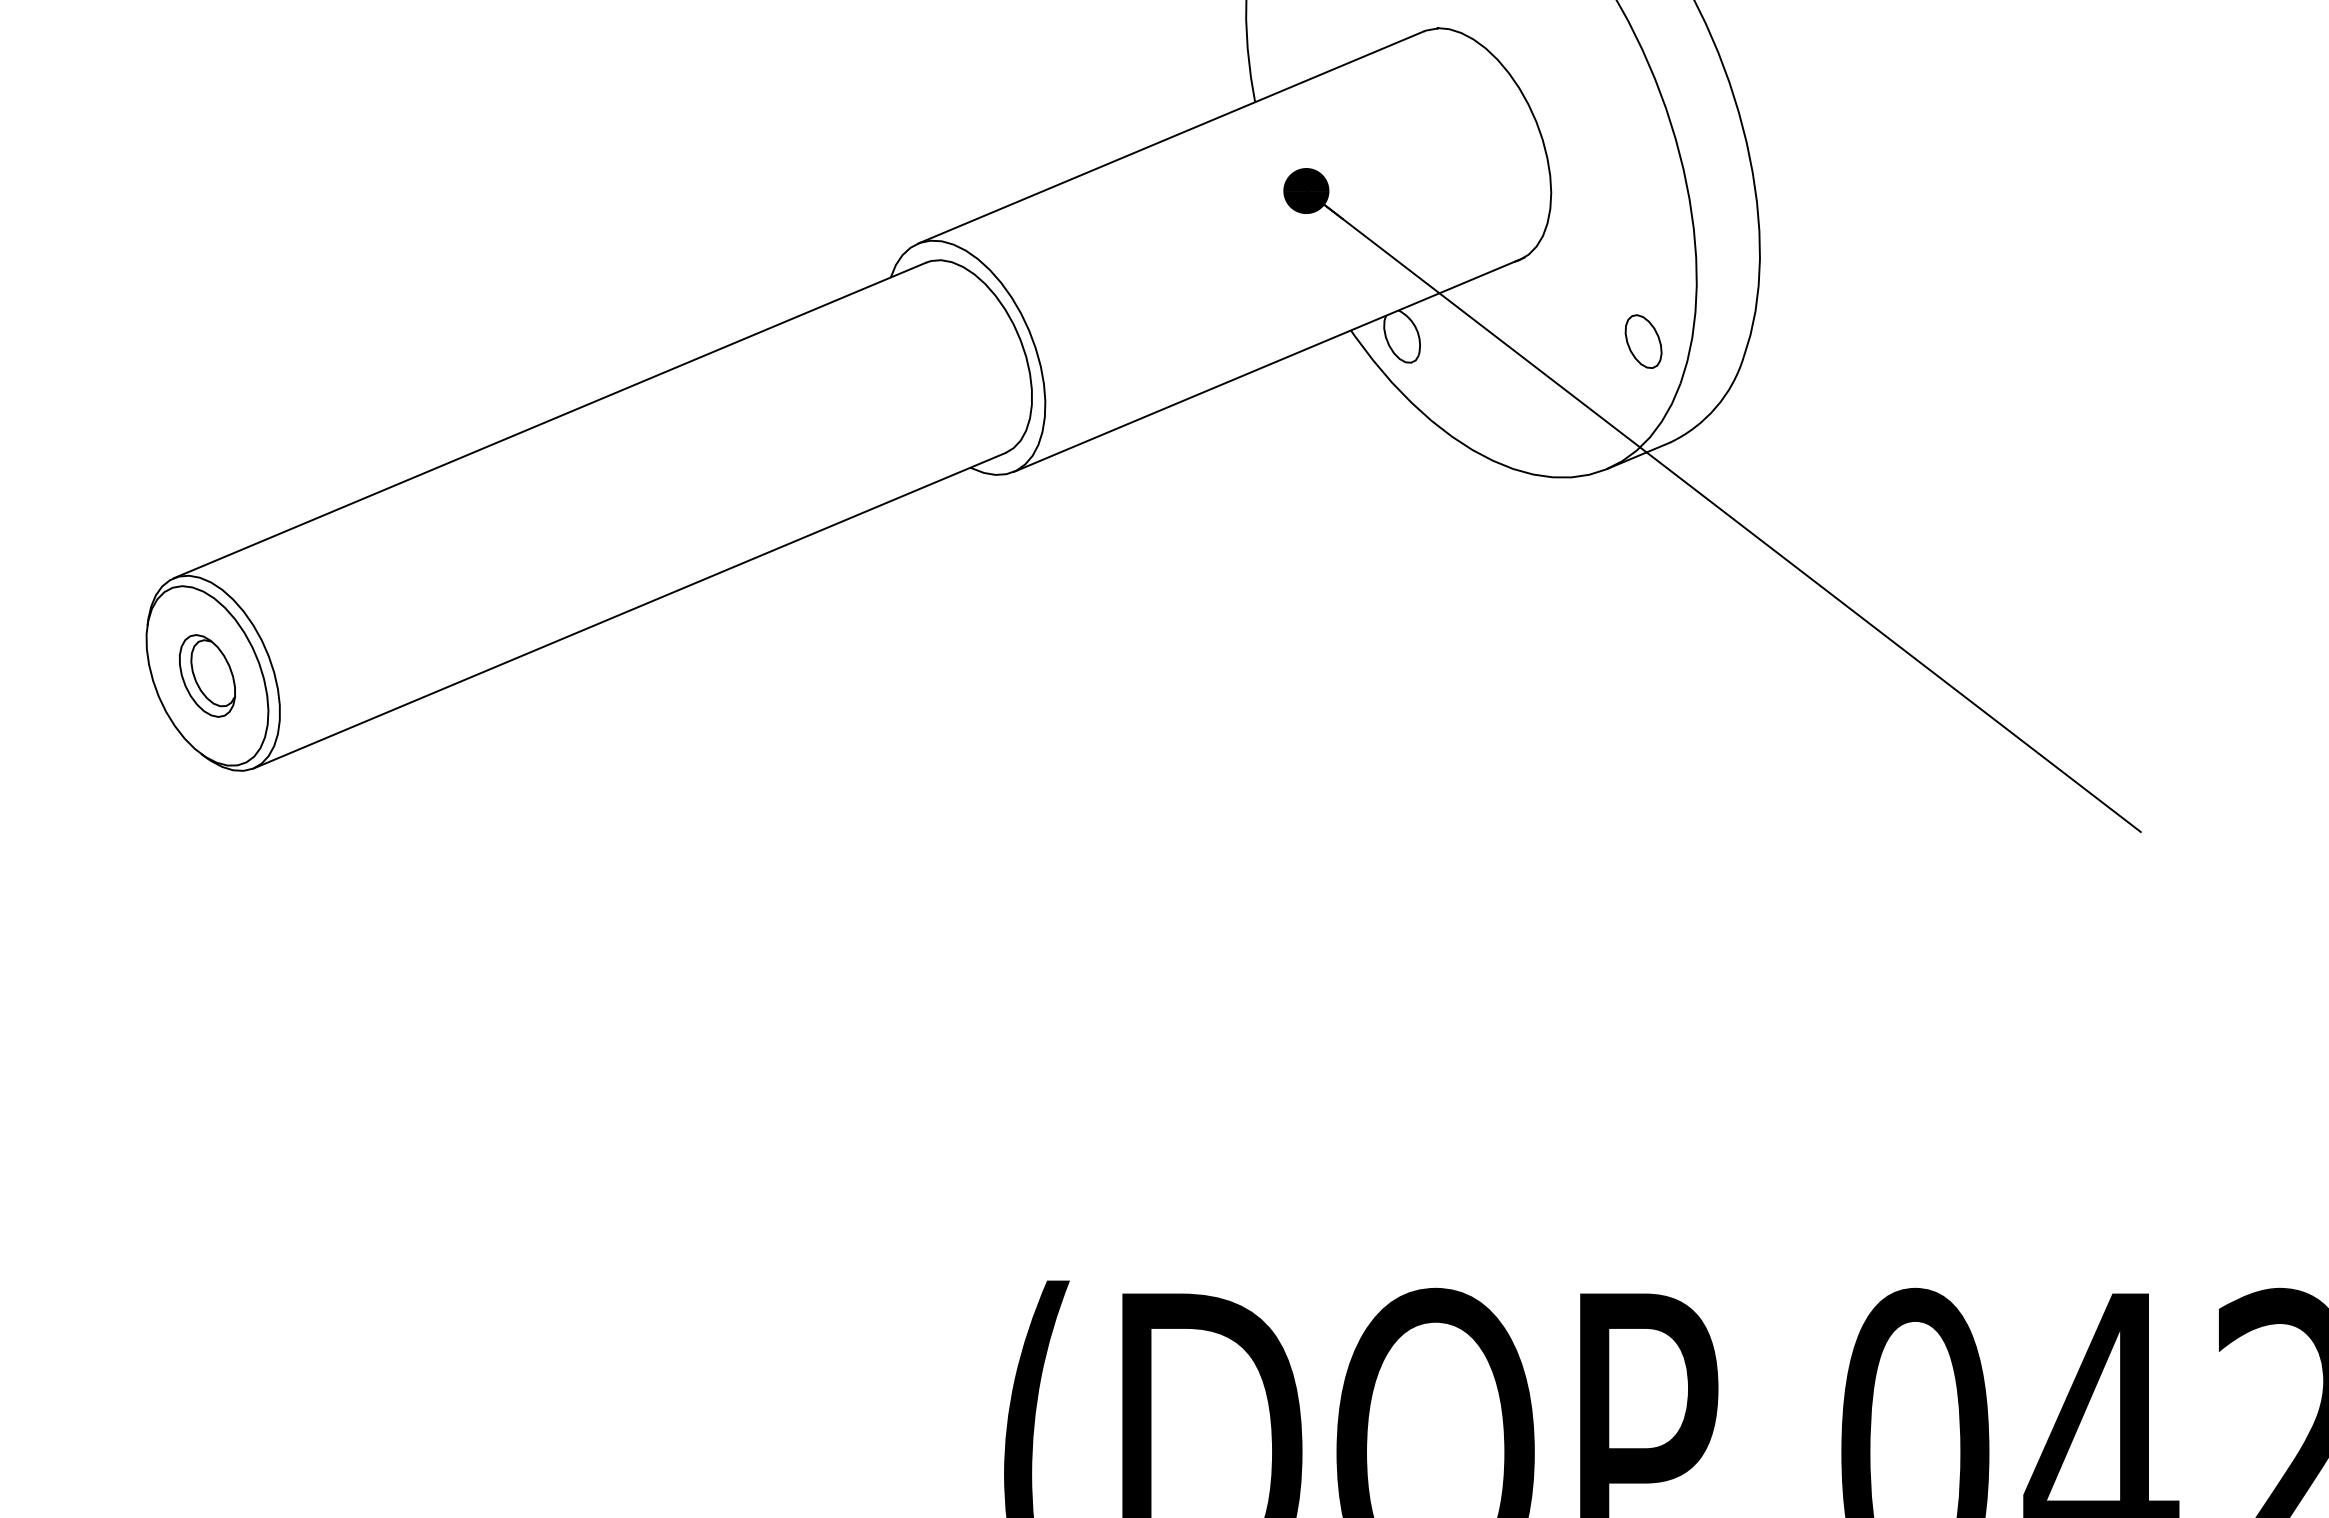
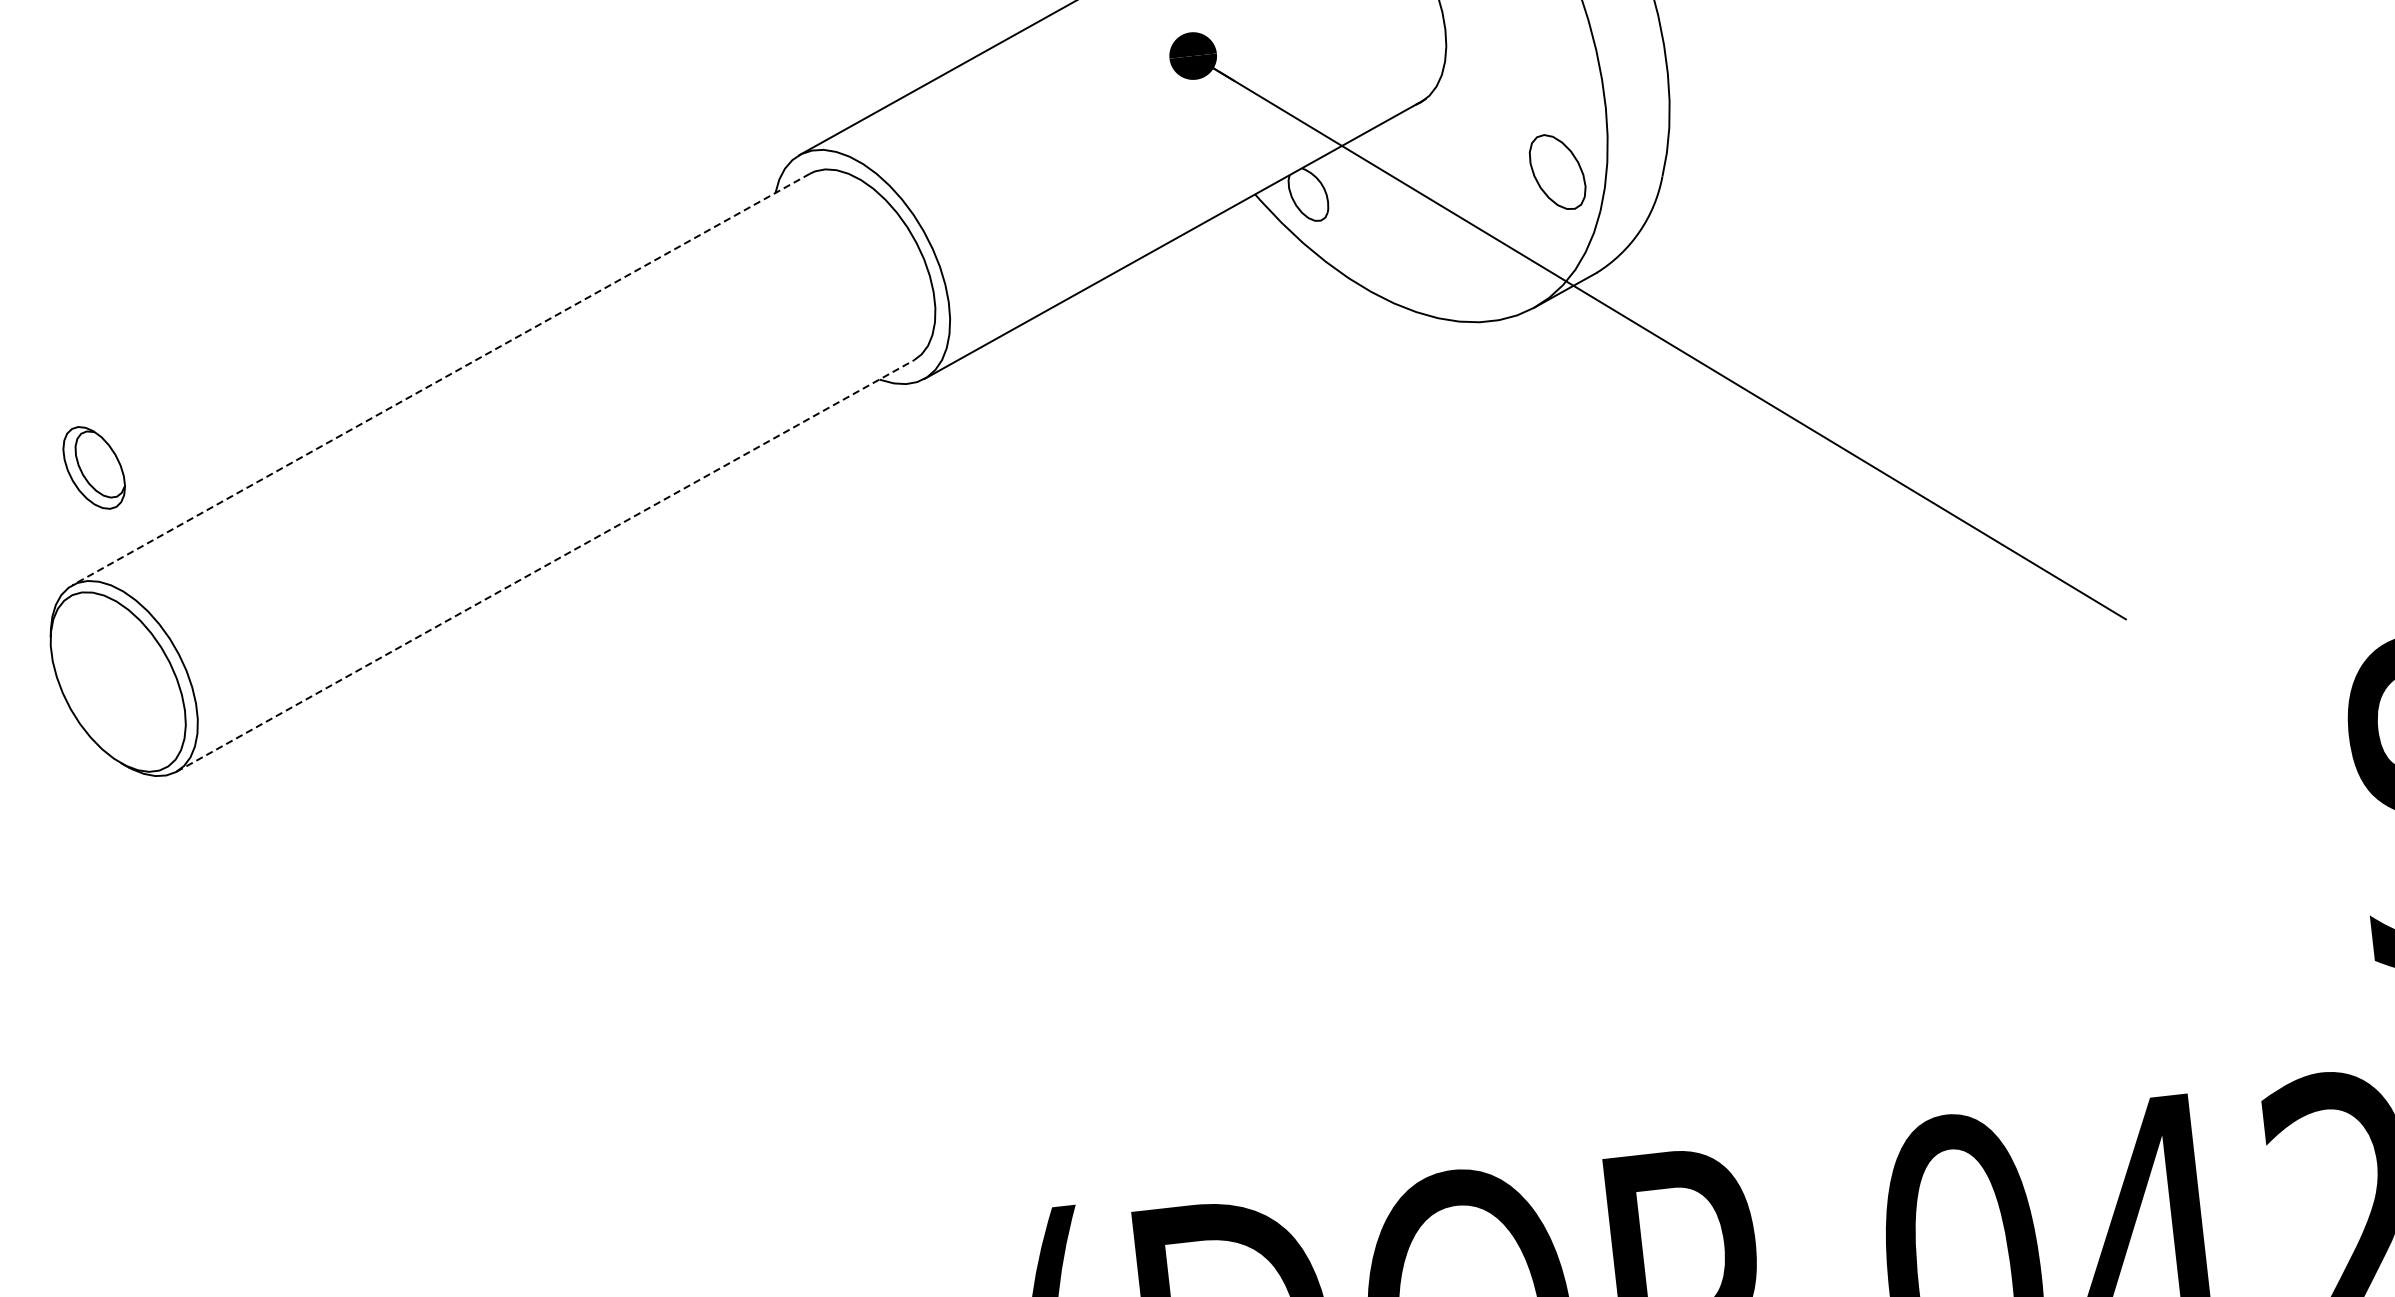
part: (1643, 341) -> (1557, 171), size x1.4
line: (549, 420) -> (440, 379), solid -> dashed
line: (629, 610) -> (545, 565), solid -> dashed
part: (207, 675) -> (94, 467), moved

